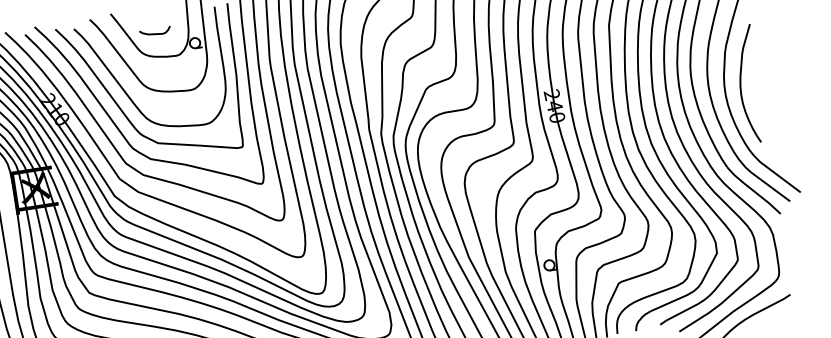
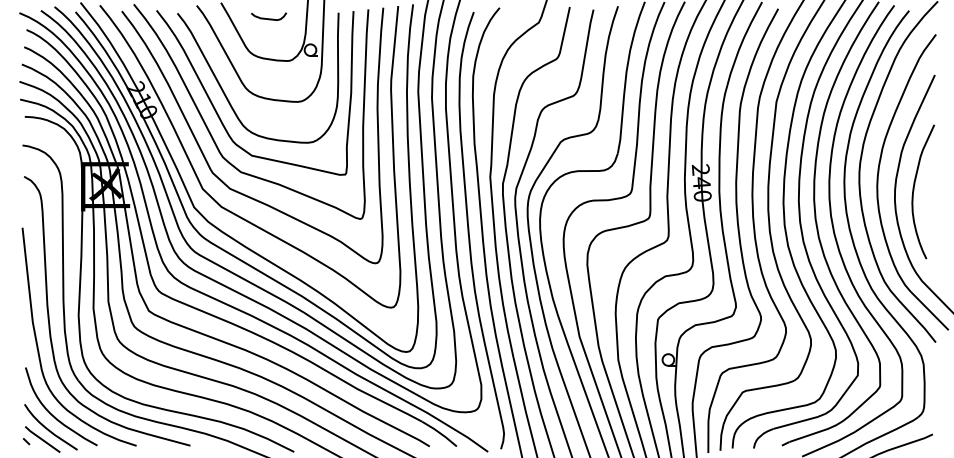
curve: (155, 33) -> (269, 18), moved

